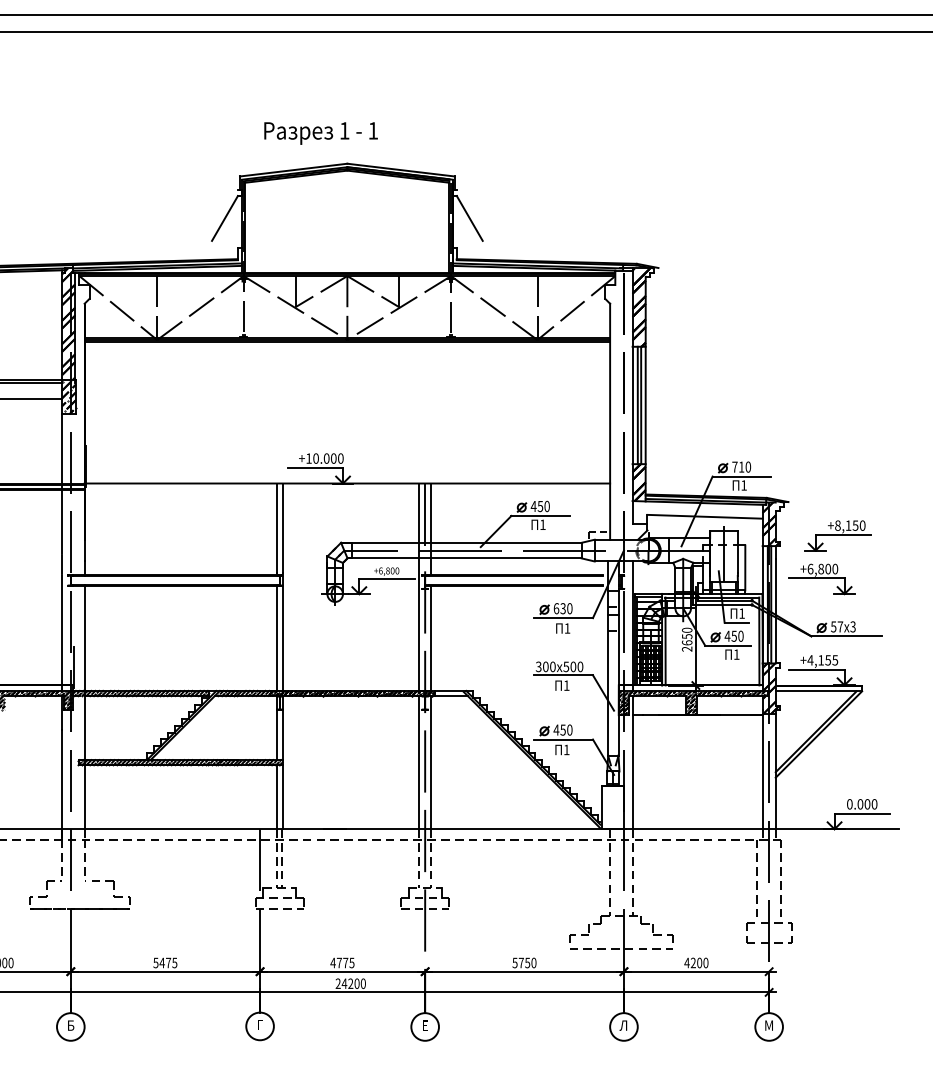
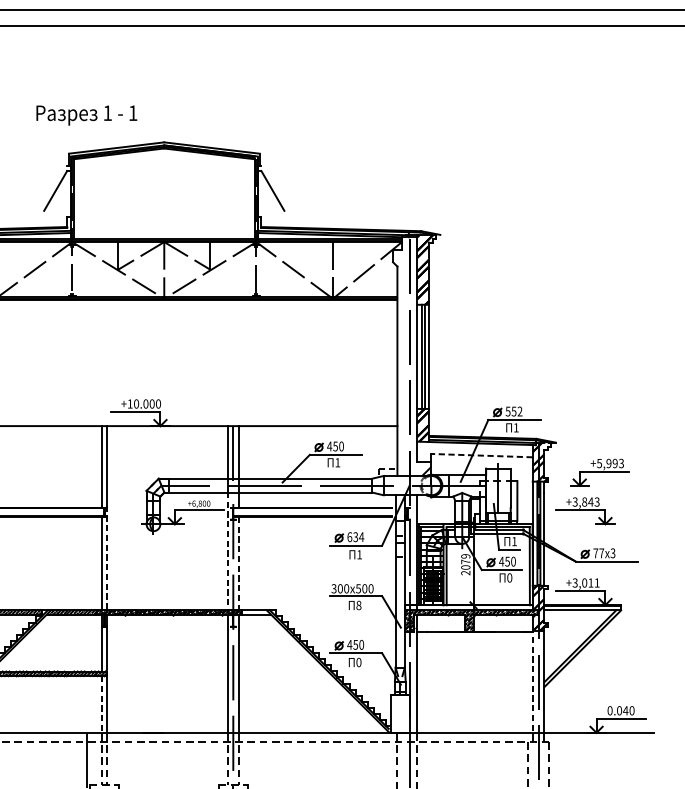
text: (320, 133) -> (86, 115), moved
text: (741, 466) -> (513, 411), 710 -> 552
line: (705, 516) -> (482, 455), solid -> dashed
text: (850, 525) -> (610, 463), +8,150 -> +5,993
text: (822, 568) -> (585, 501), +6,800 -> +3,843
text: (569, 608) -> (361, 537), 630 -> 634
line: (419, 624) -> (228, 551), solid -> dashed
text: (833, 626) -> (595, 552), 57 -> 77
line: (282, 632) -> (106, 558), solid -> dashed
text: (687, 636) -> (466, 561), 2650 -> 2079
line: (431, 638) -> (238, 563), solid -> dashed
text: (736, 654) -> (509, 577), 1 -> 0
text: (822, 660) -> (585, 583), +4,155 -> +3,011
text: (566, 685) -> (358, 605), 1 -> 8
text: (566, 749) -> (358, 662), 1 -> 0
line: (762, 769) -> (532, 679), solid -> dashed
line: (277, 797) -> (102, 704), solid -> dashed
text: (867, 804) -> (625, 710), 0.000 -> 0.040

